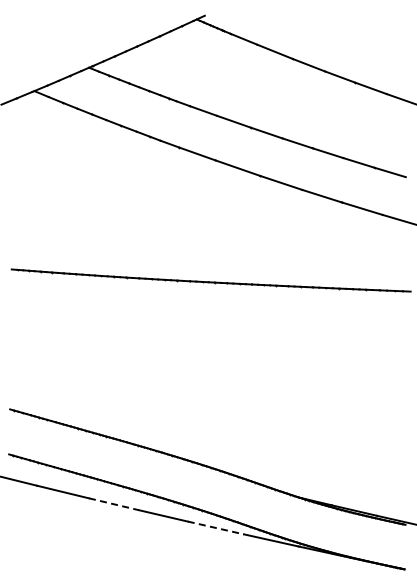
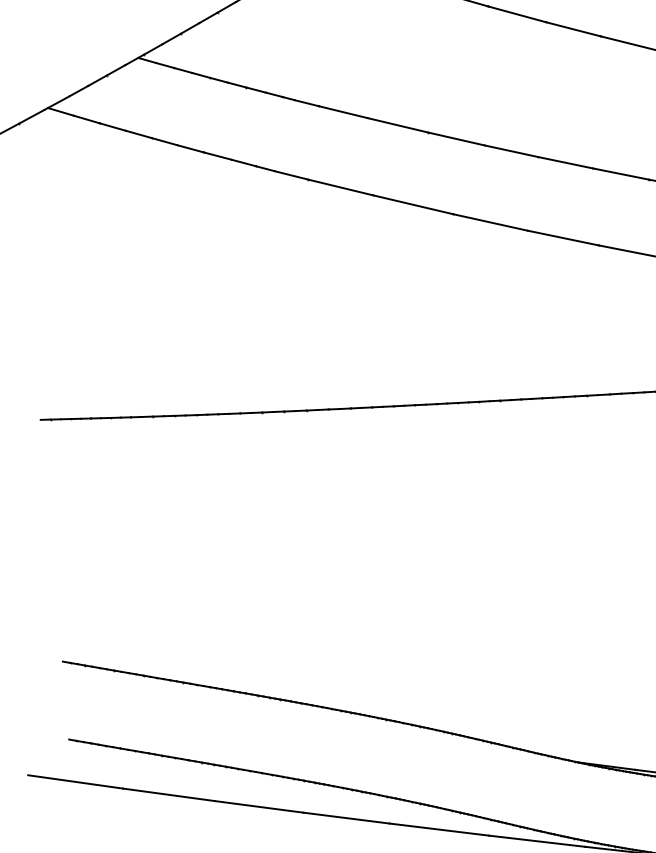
line: (114, 504) -> (259, 807), dashed -> solid
line: (215, 527) -> (438, 828), dashed -> solid

